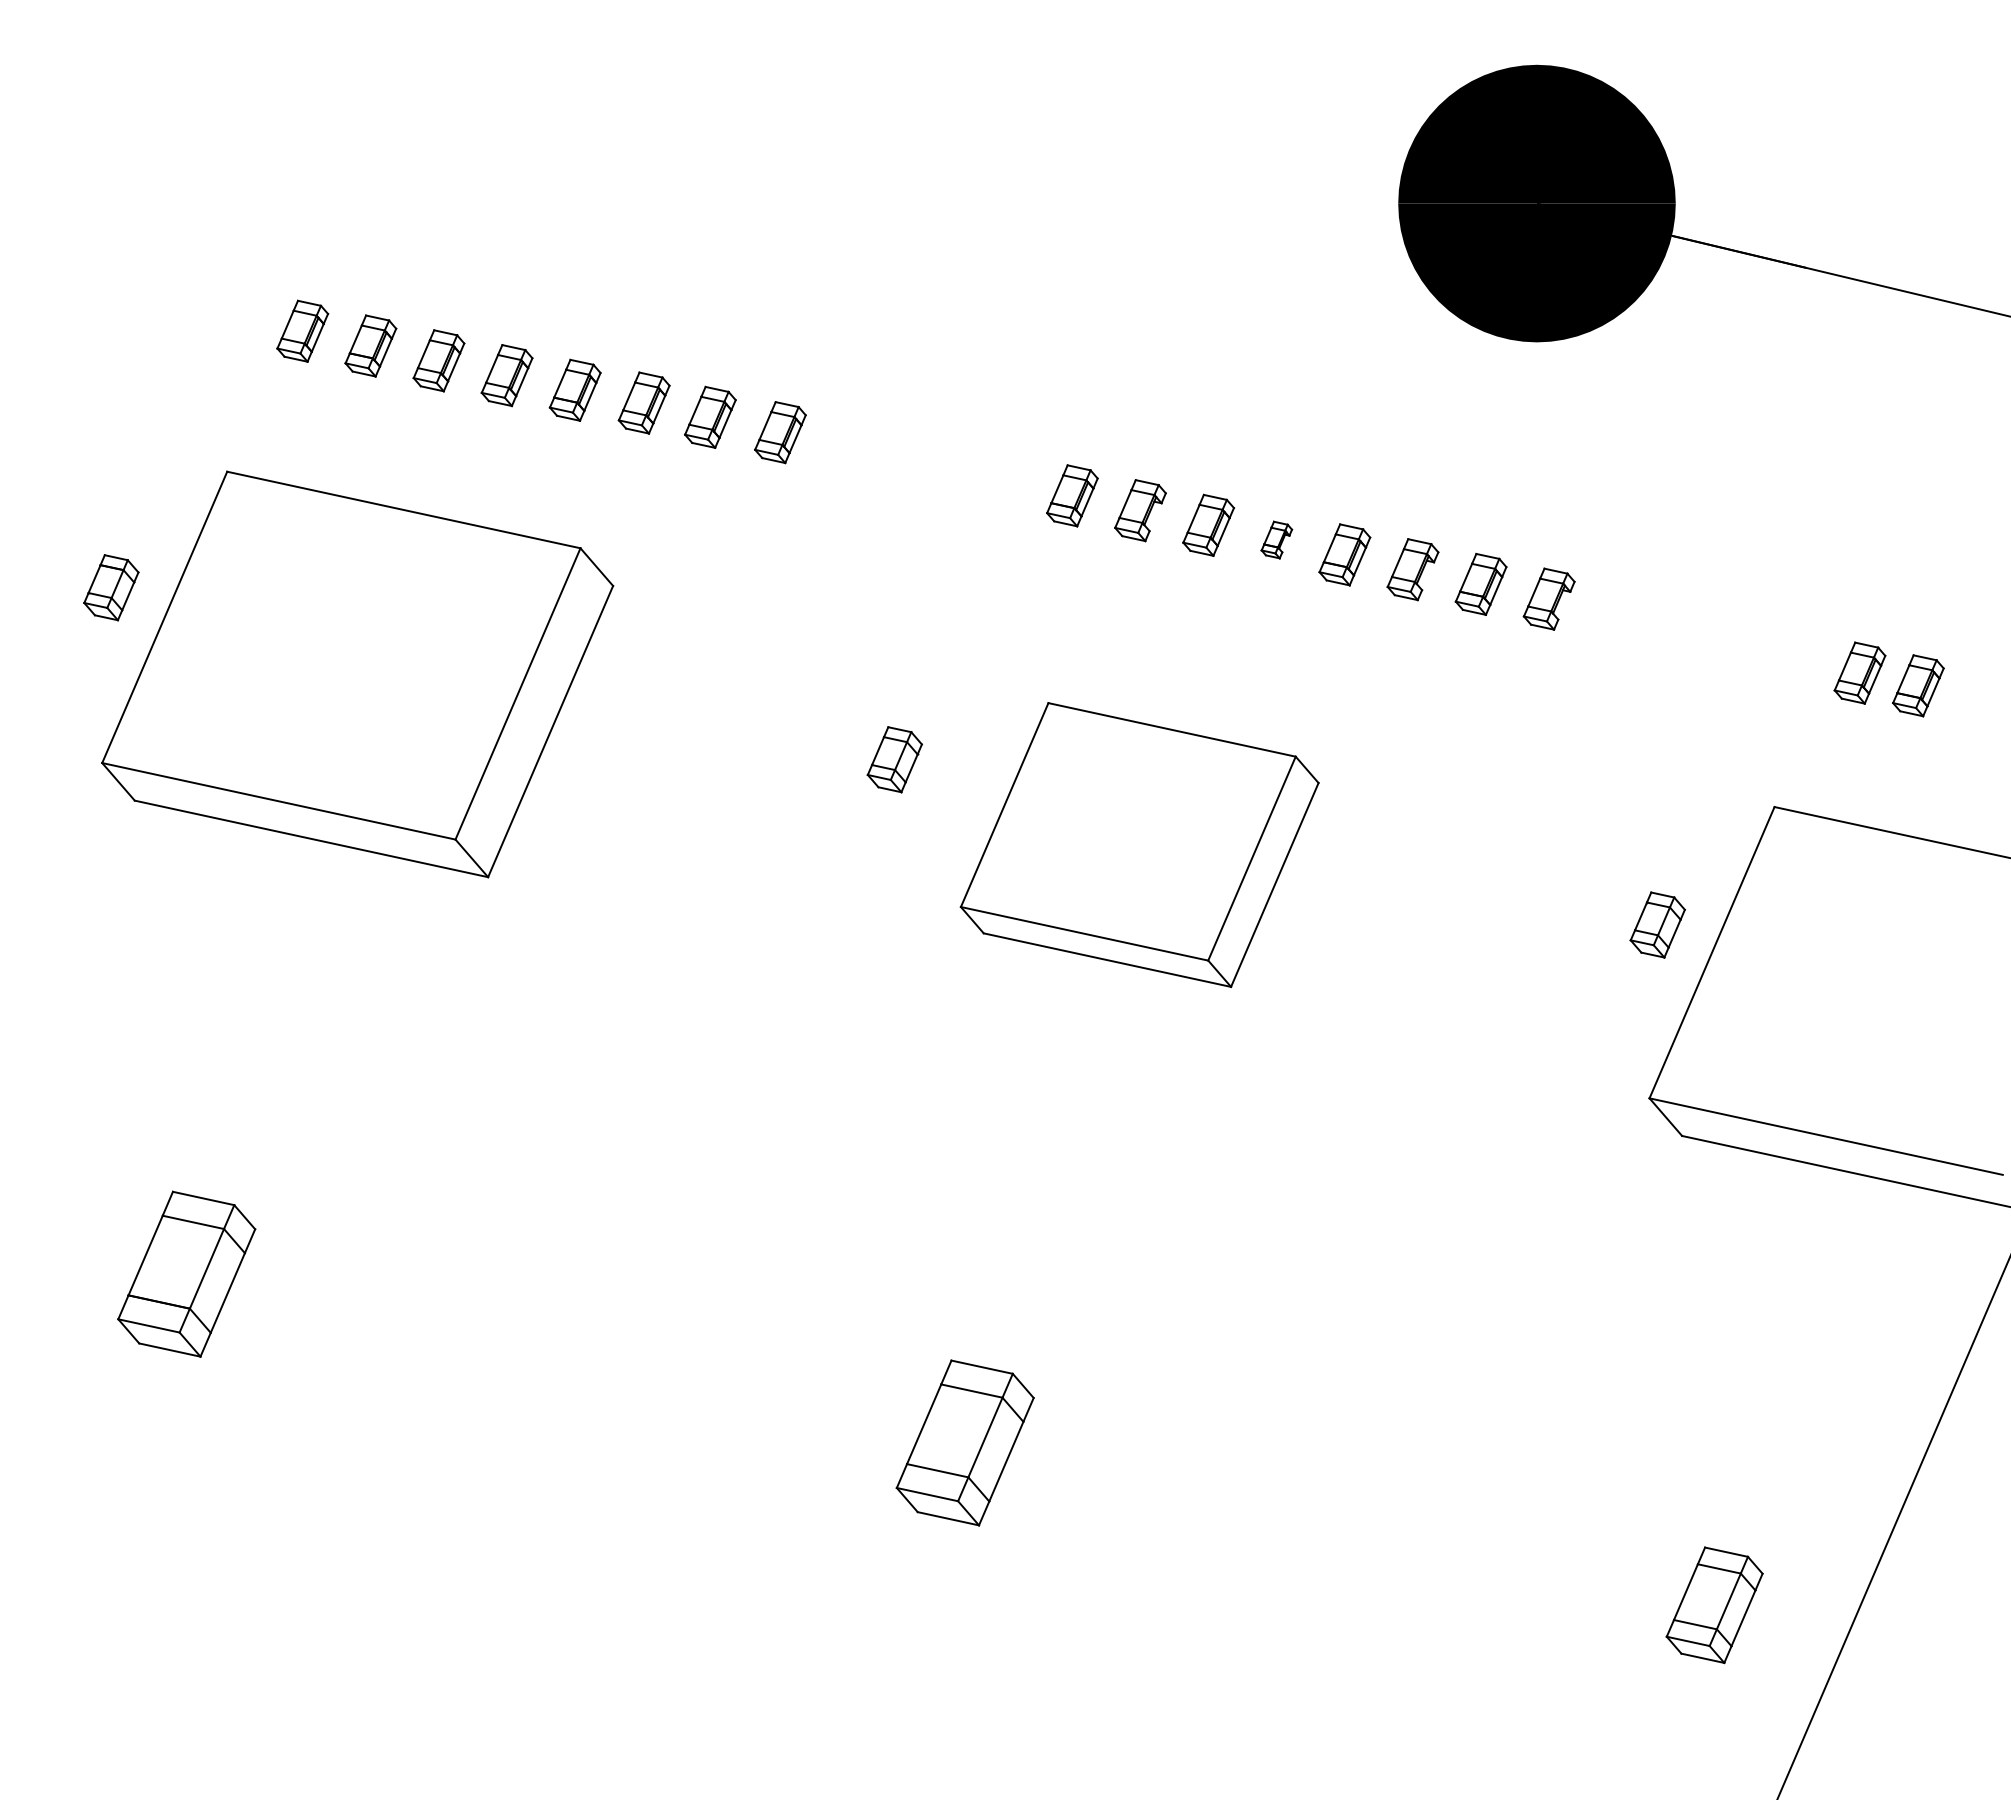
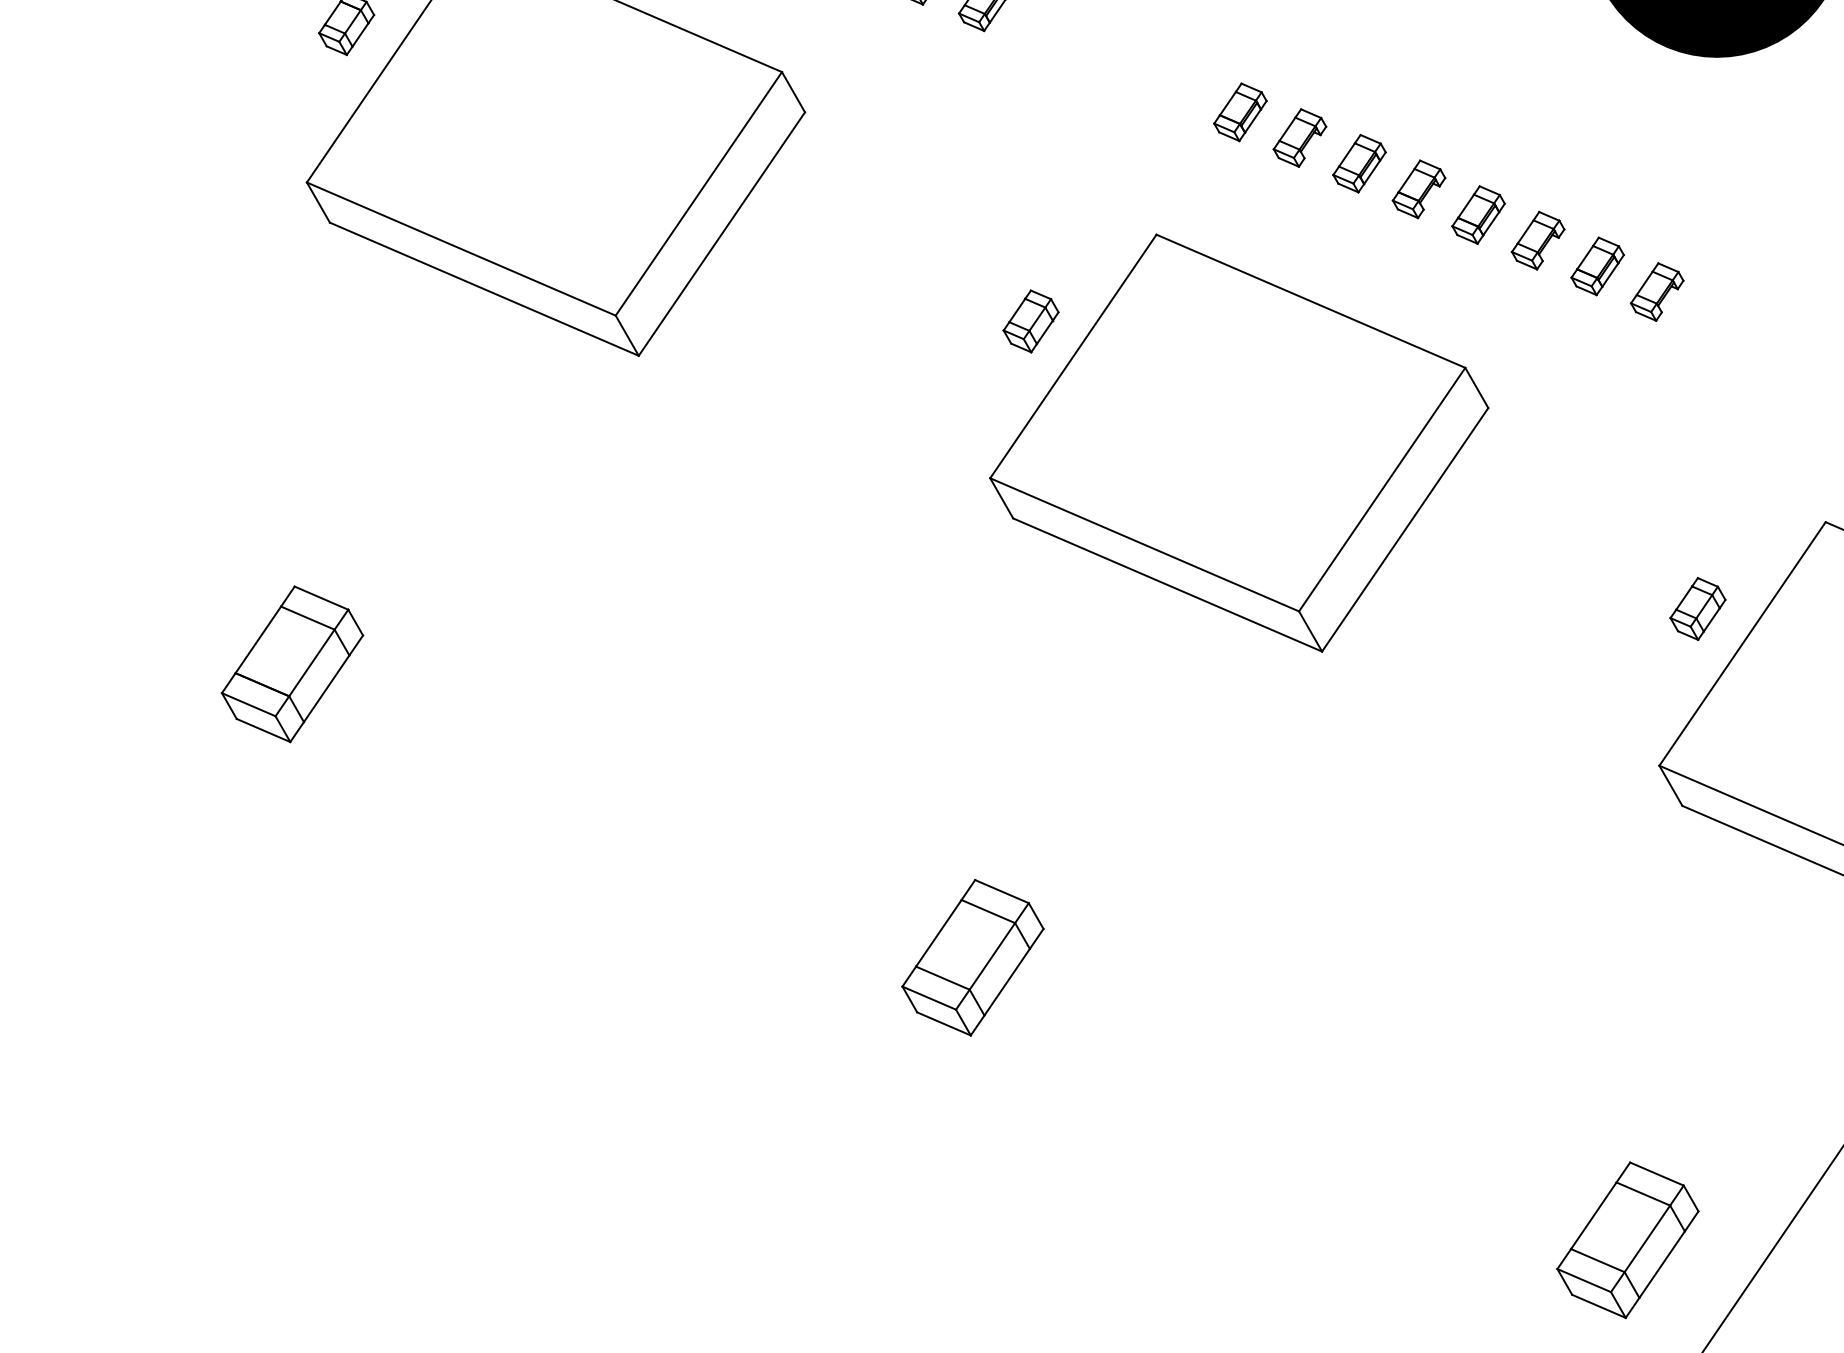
part: (1276, 539) -> (1418, 188), size x1.67
part: (1139, 844) -> (1239, 442), size x1.43
part: (1714, 1604) -> (1628, 1239), size x1.43

